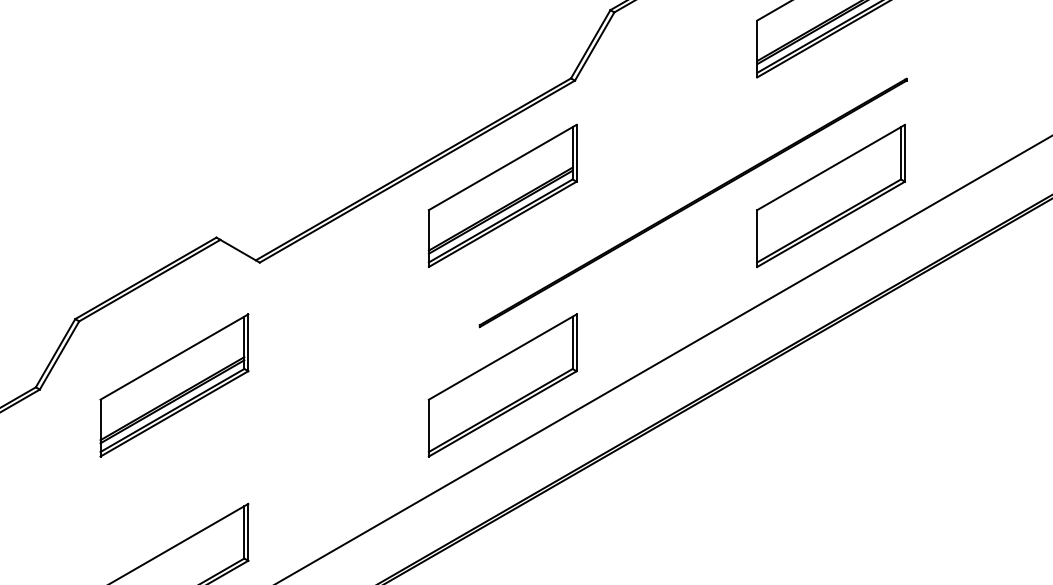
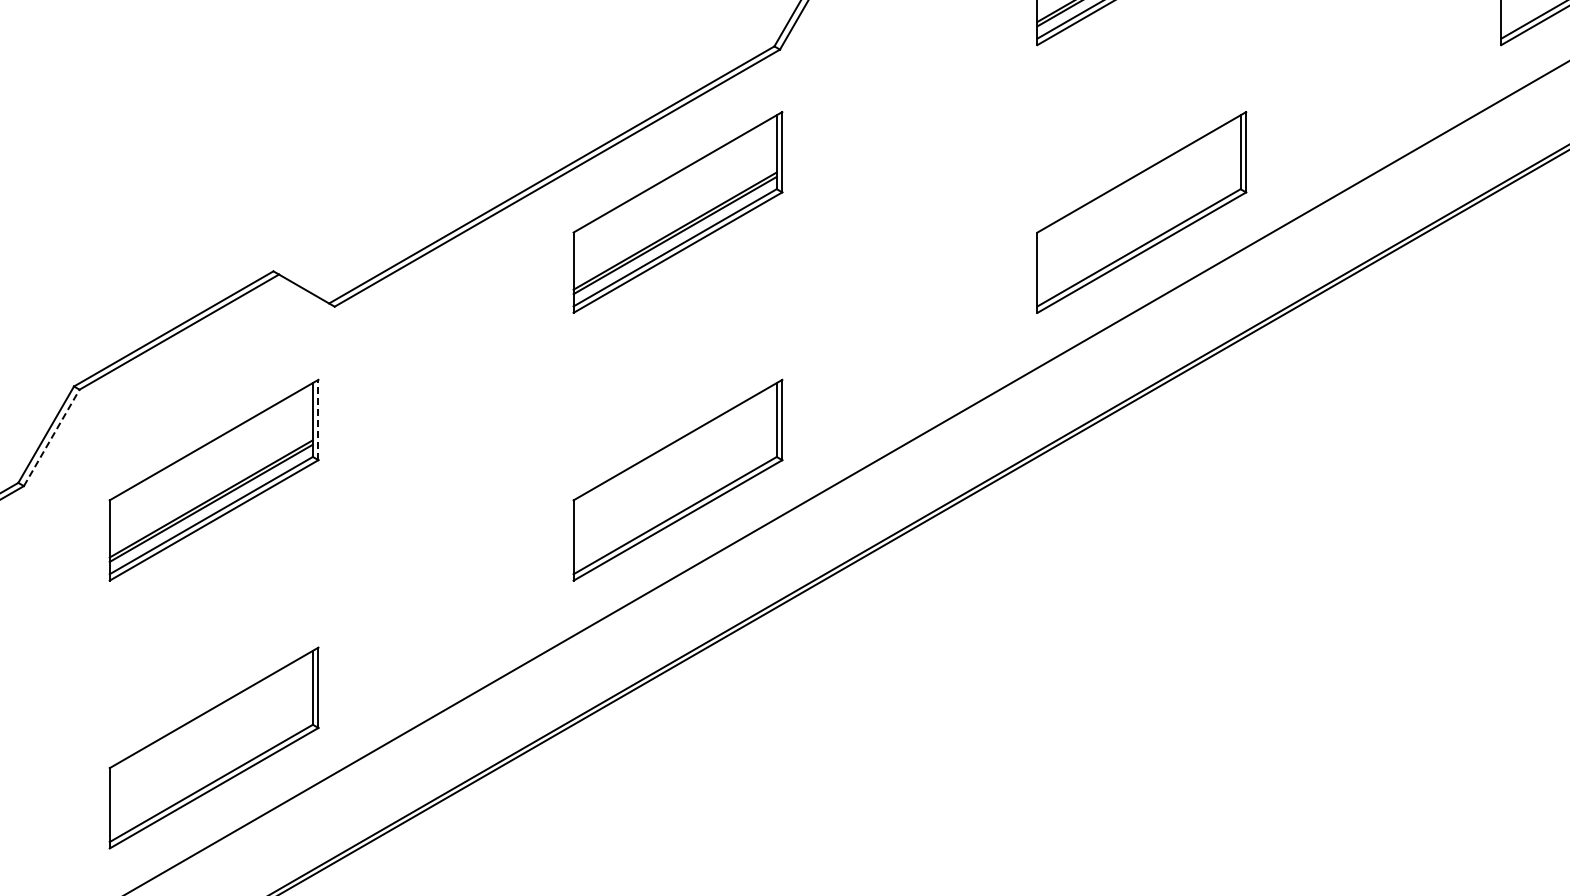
part: (692, 203) -> (946, 222), removed
line: (248, 342) -> (318, 419), solid -> dashed
line: (59, 355) -> (51, 437), solid -> dashed

